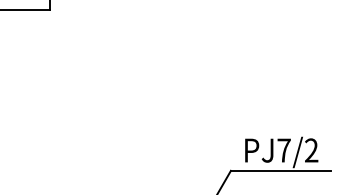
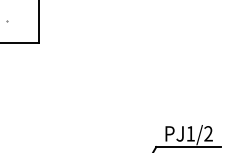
text: (283, 149) -> (190, 133), PJ7/2 -> PJ1/2

